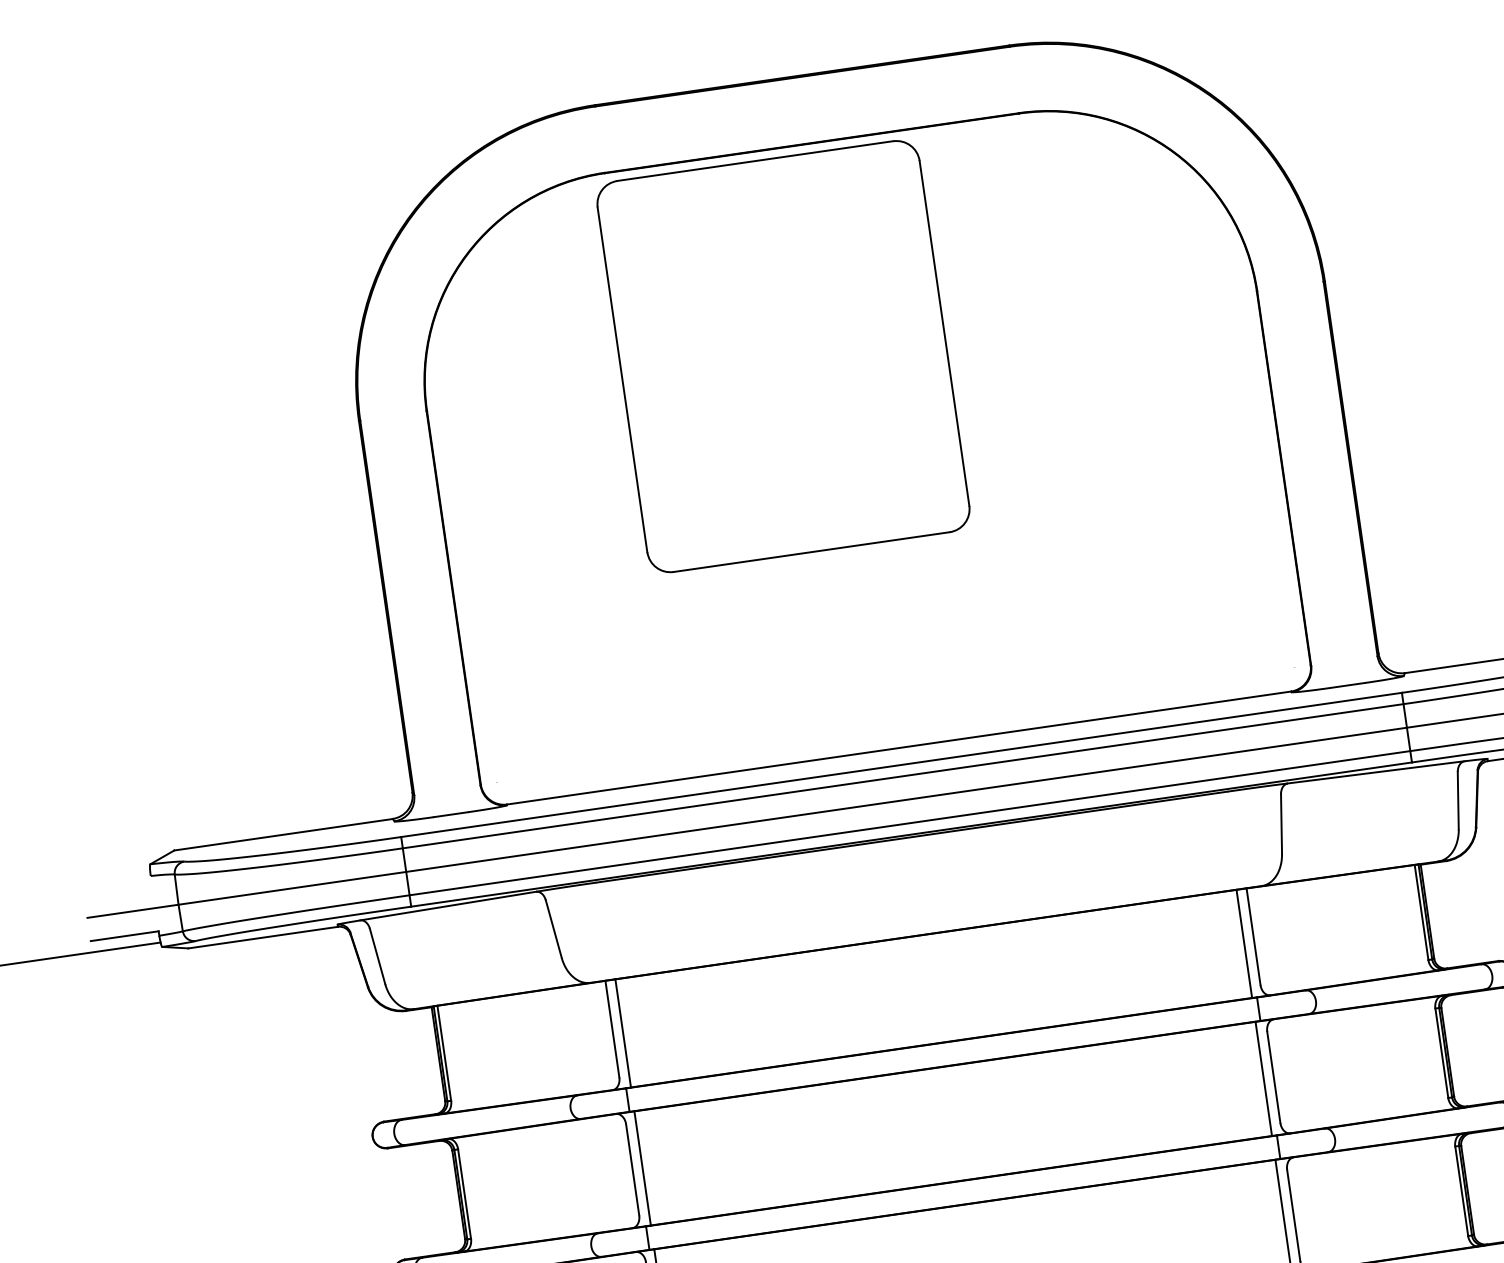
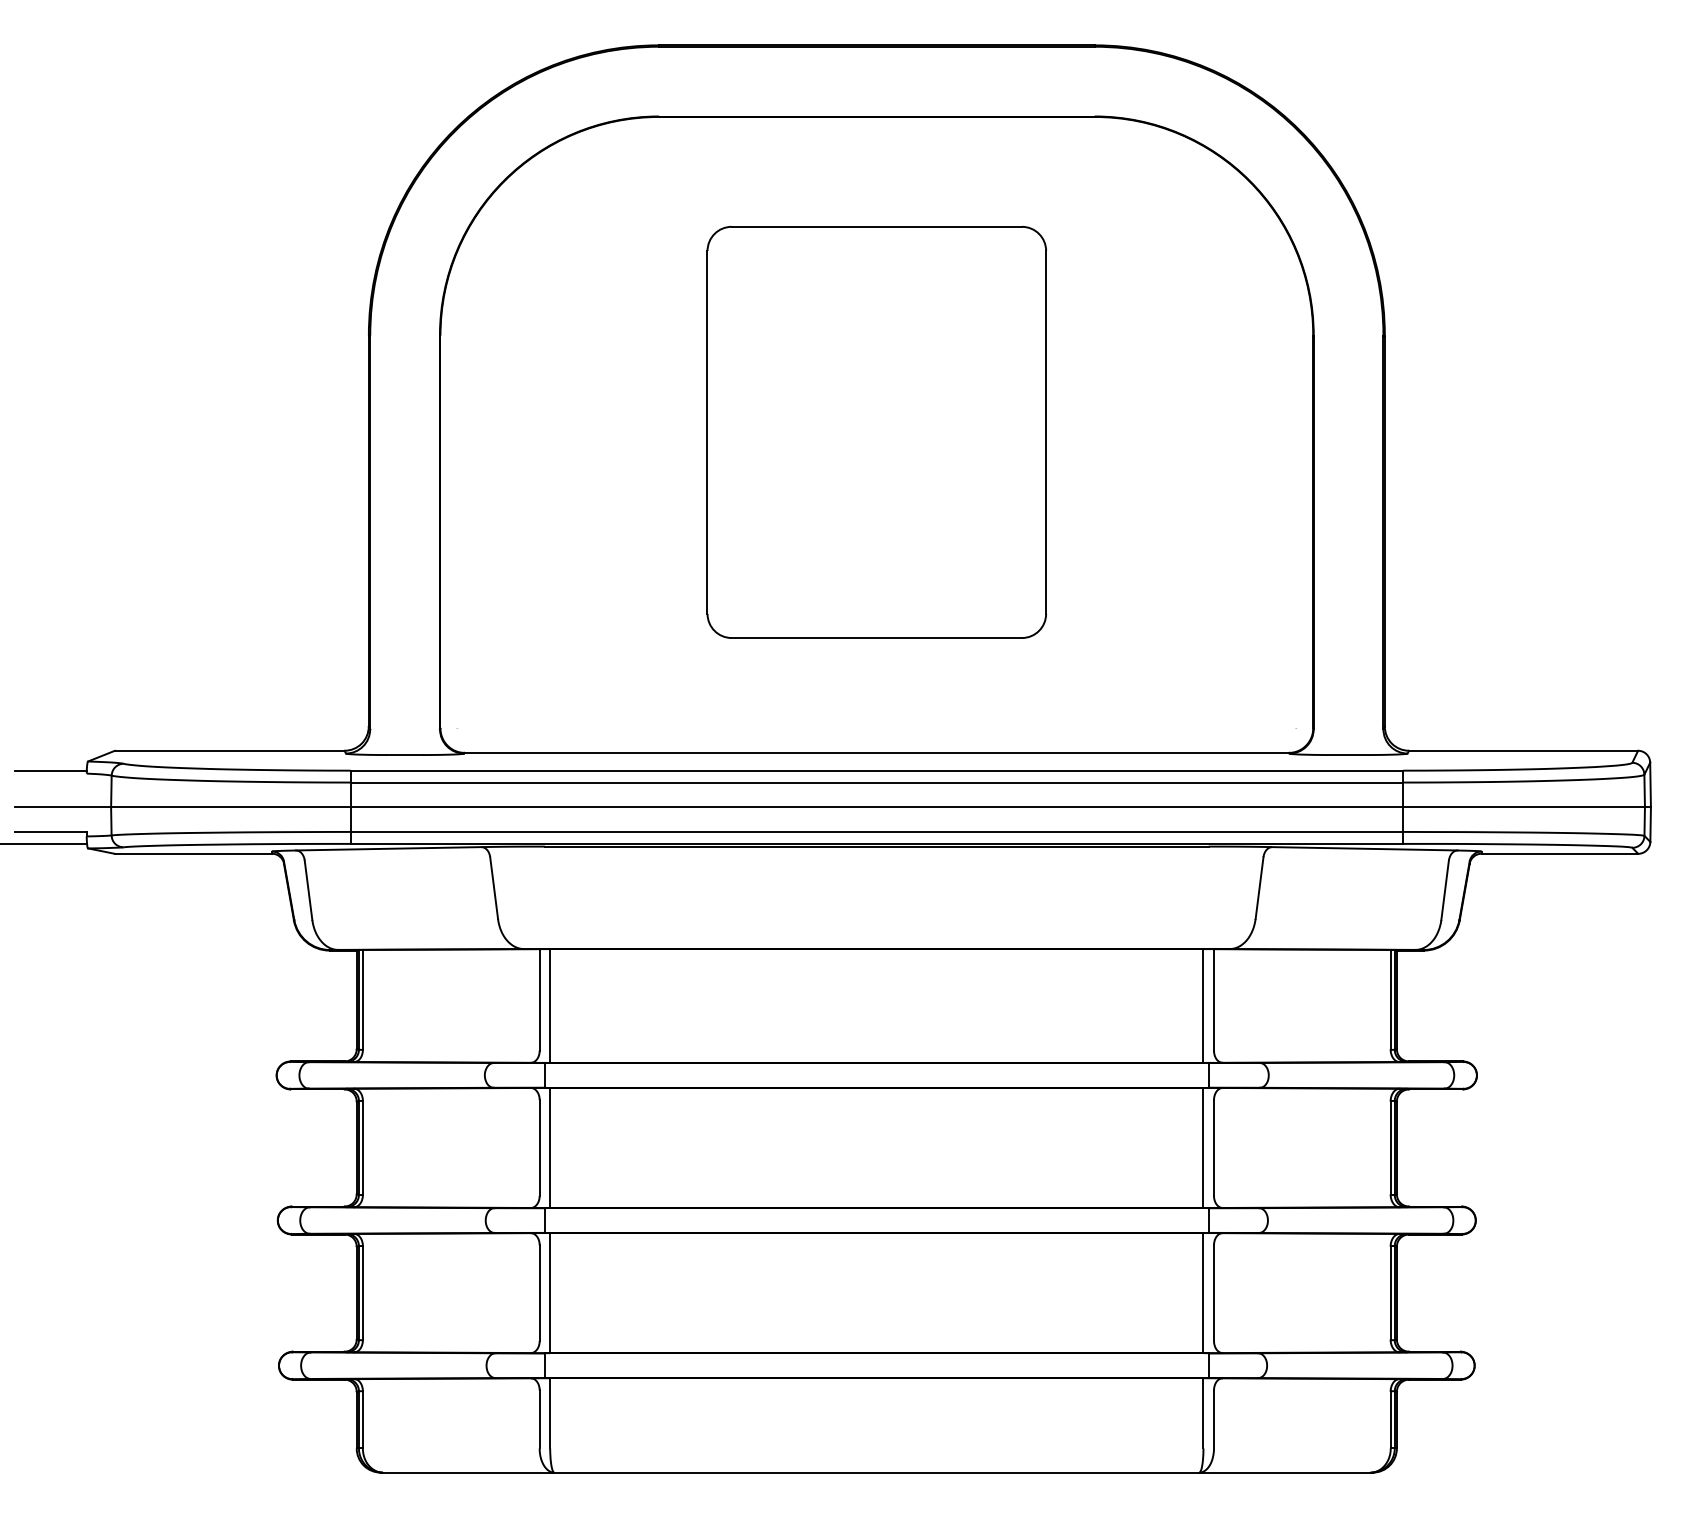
part: (783, 356) -> (876, 432), moved
line: (115, 878) -> (50, 771), added

